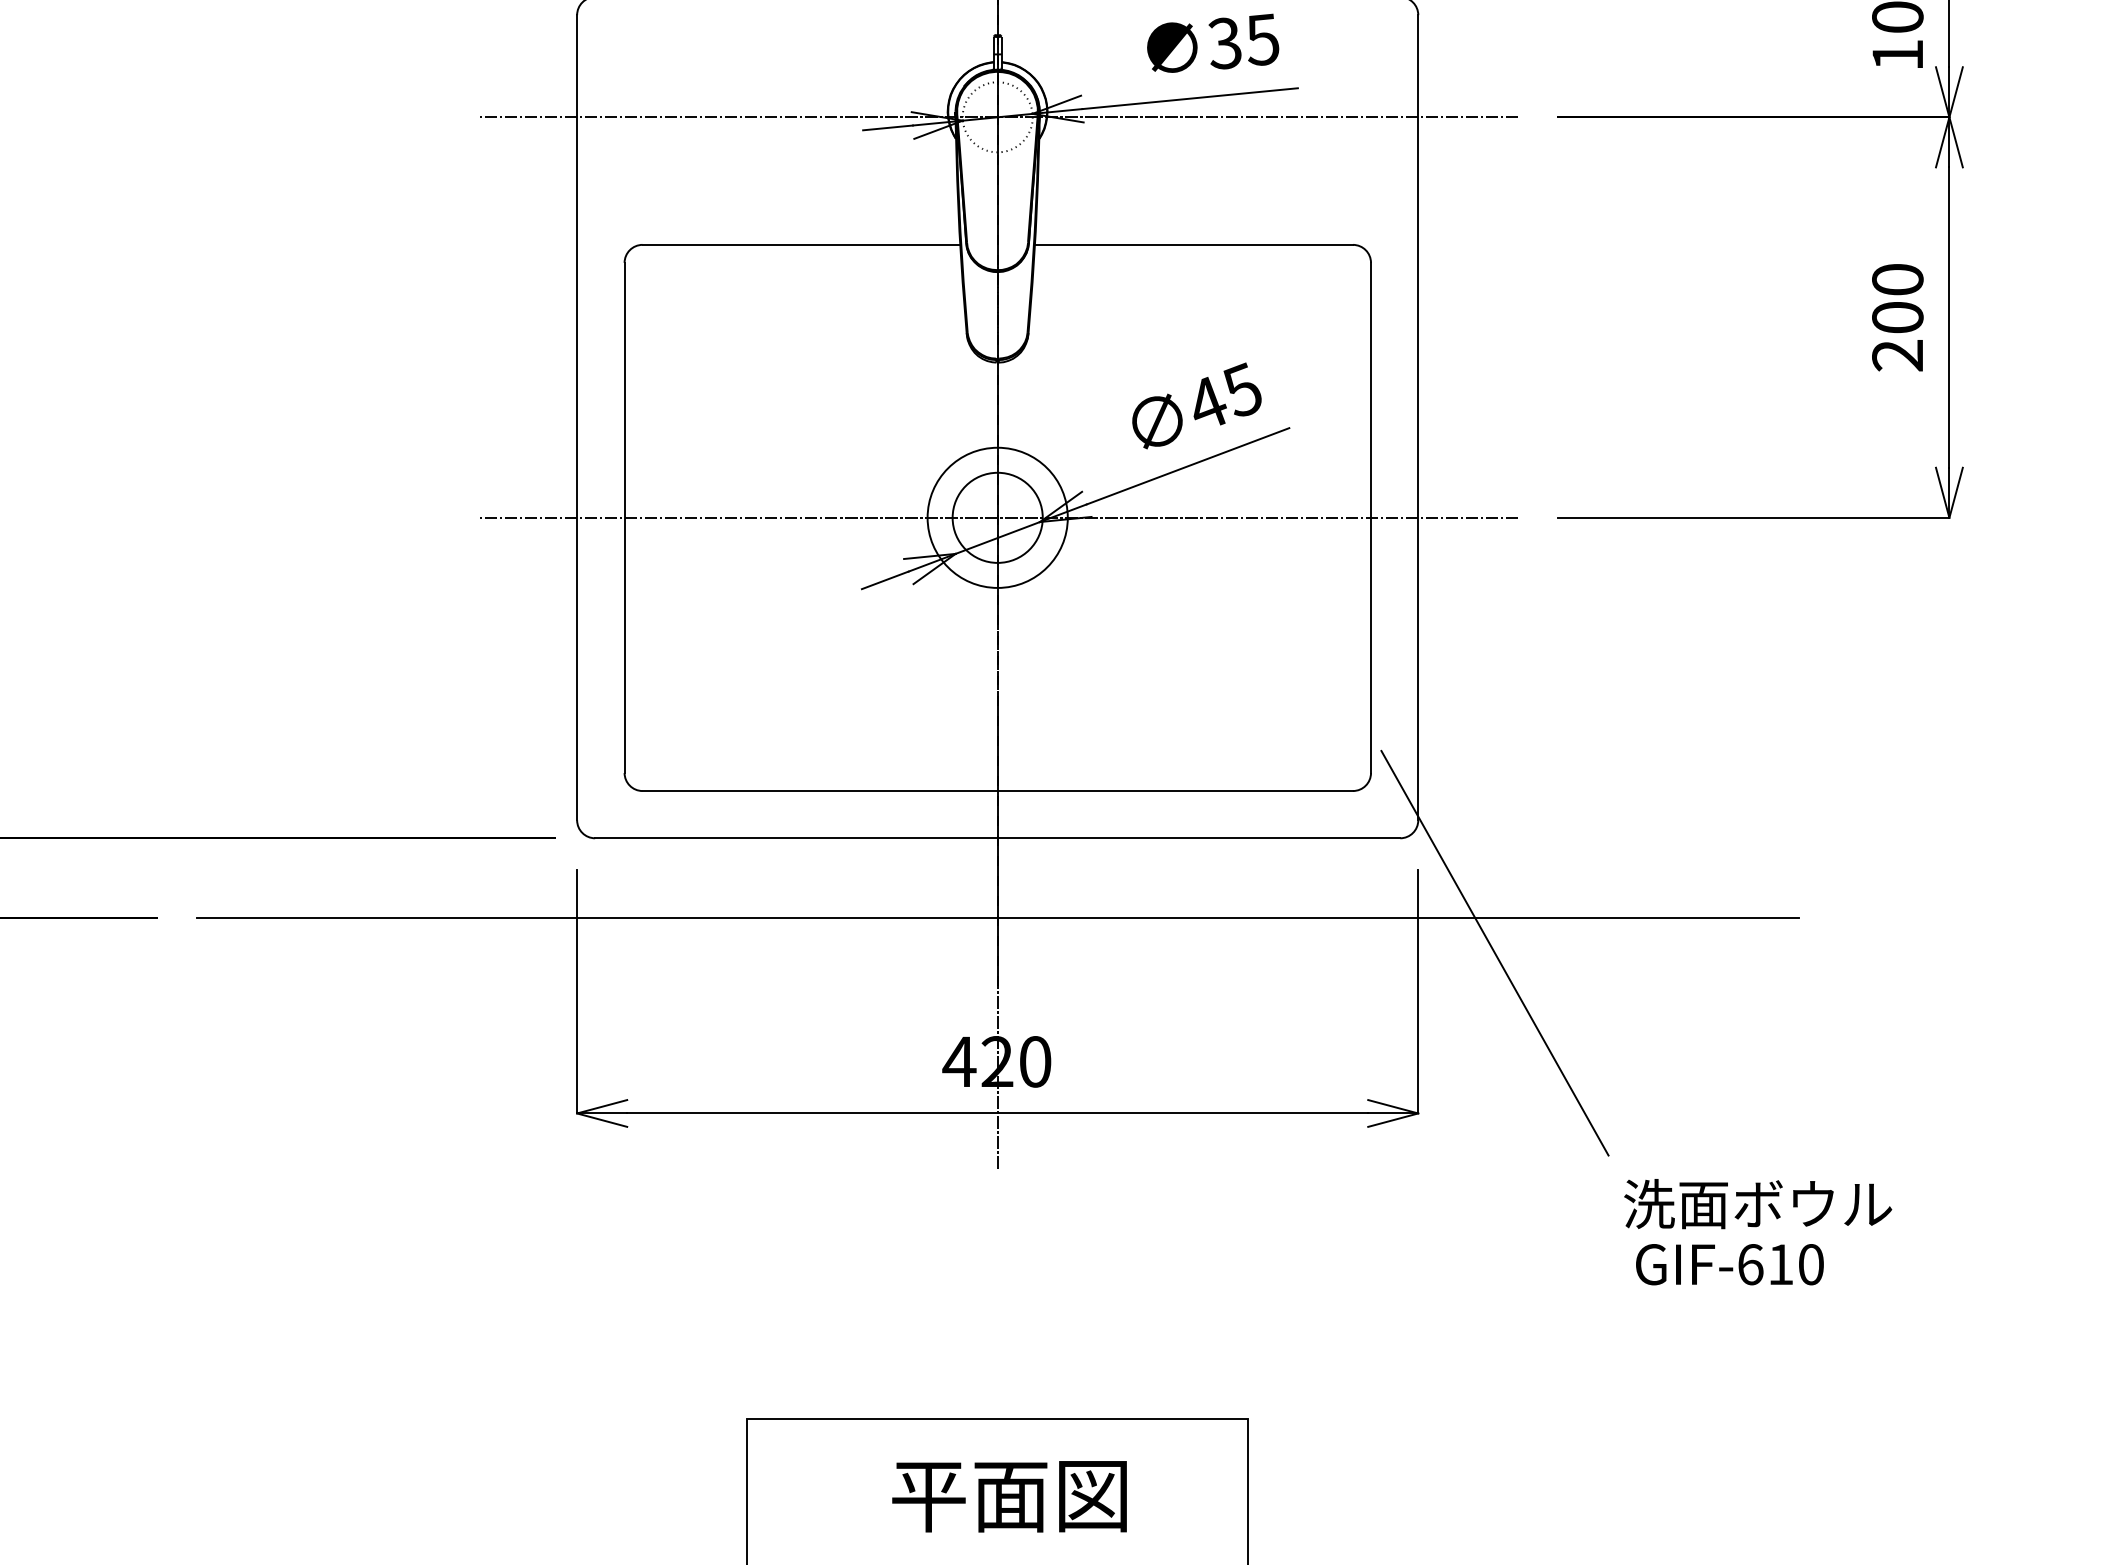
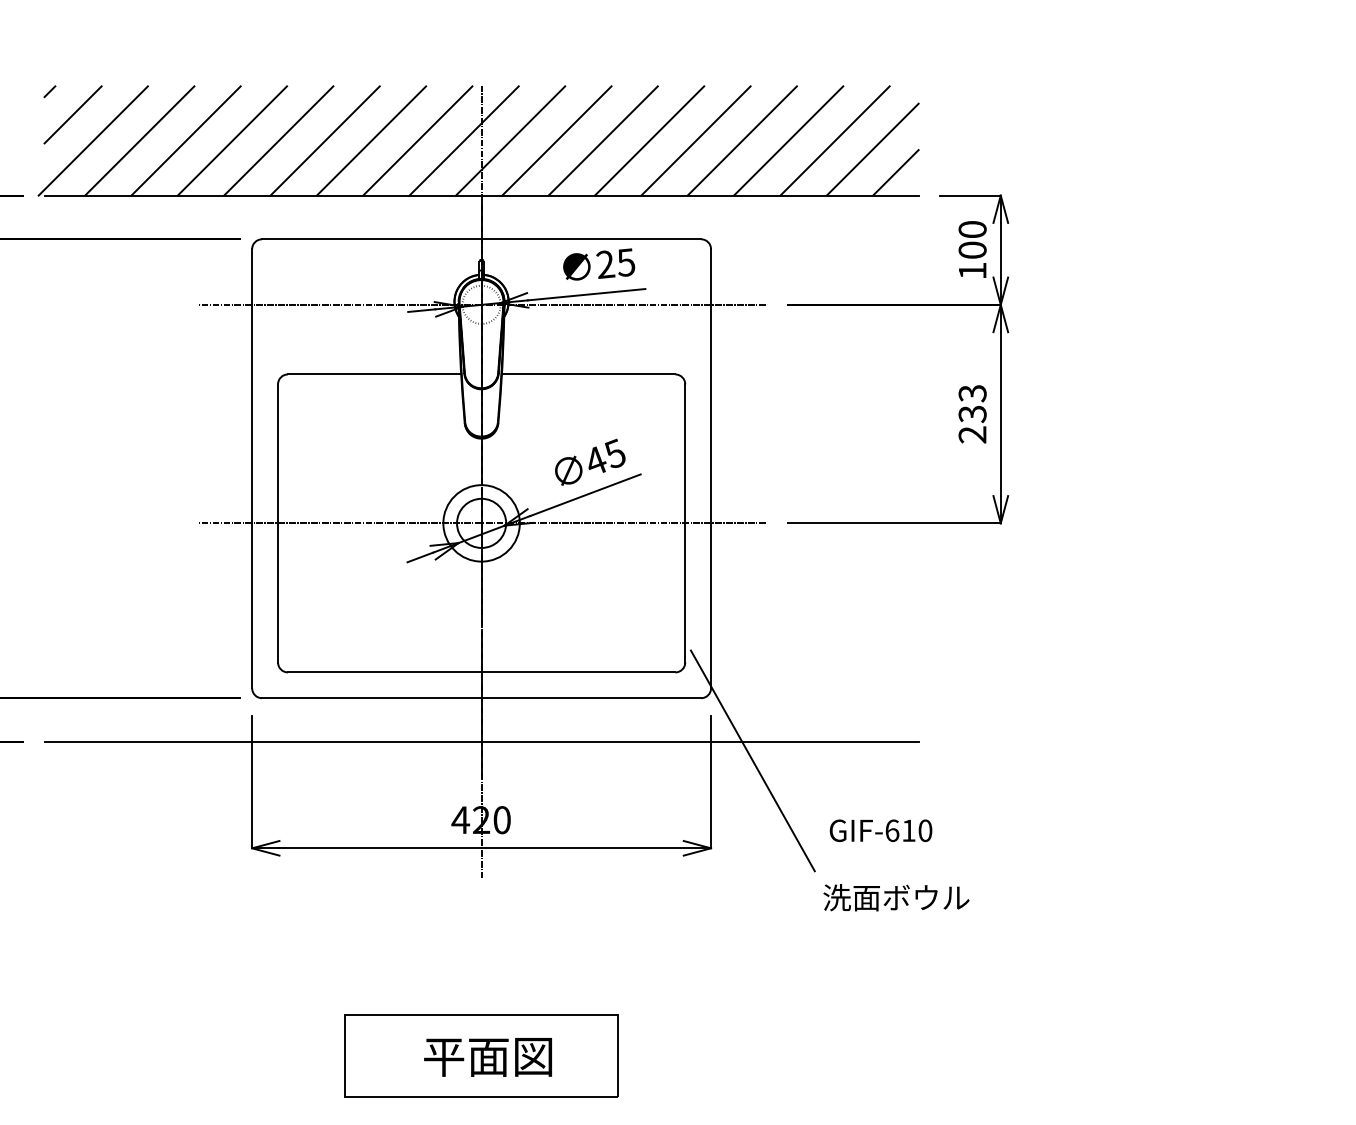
text: (1224, 43) -> (605, 264), 35 -> 25
text: (1897, 299) -> (972, 404), 200 -> 233
text: (1728, 1264) -> (880, 830), moved

